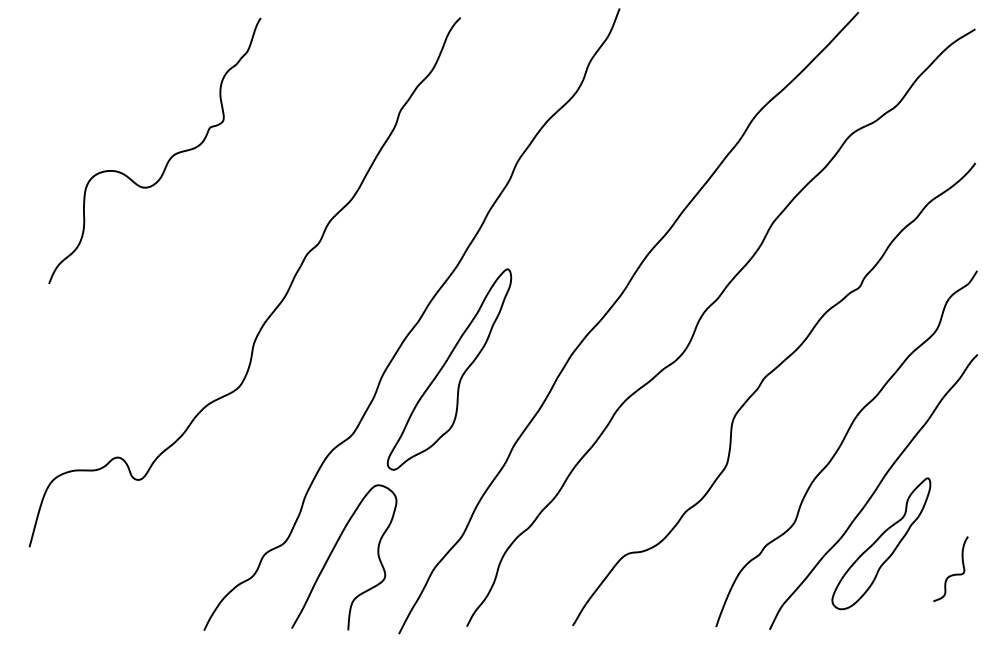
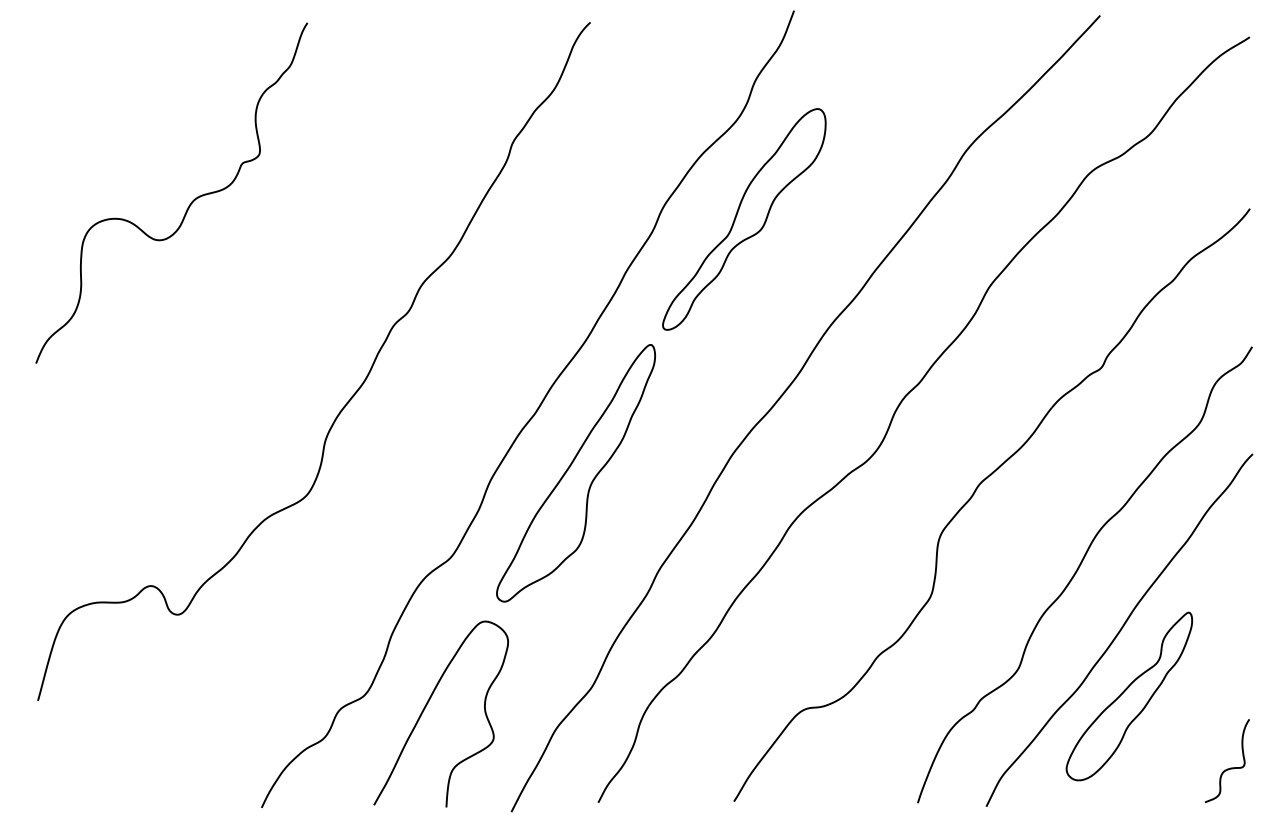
curve: (168, 159) -> (189, 204), moved
part: (580, 171) -> (743, 219), added
curve: (951, 574) -> (1228, 767), moved

